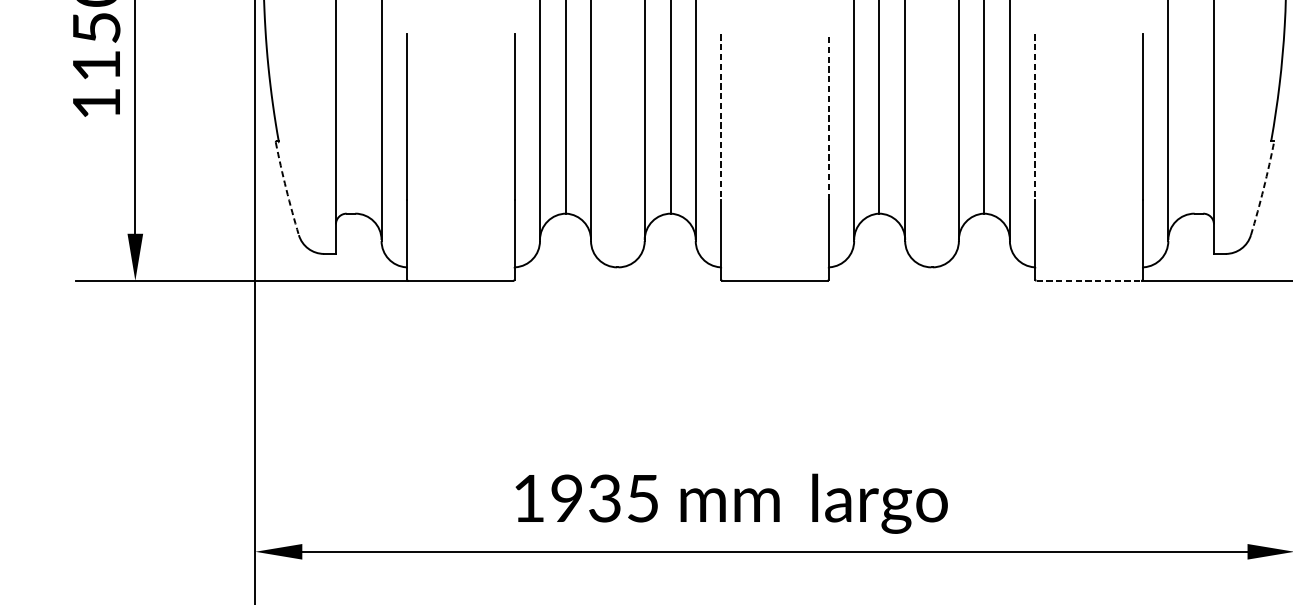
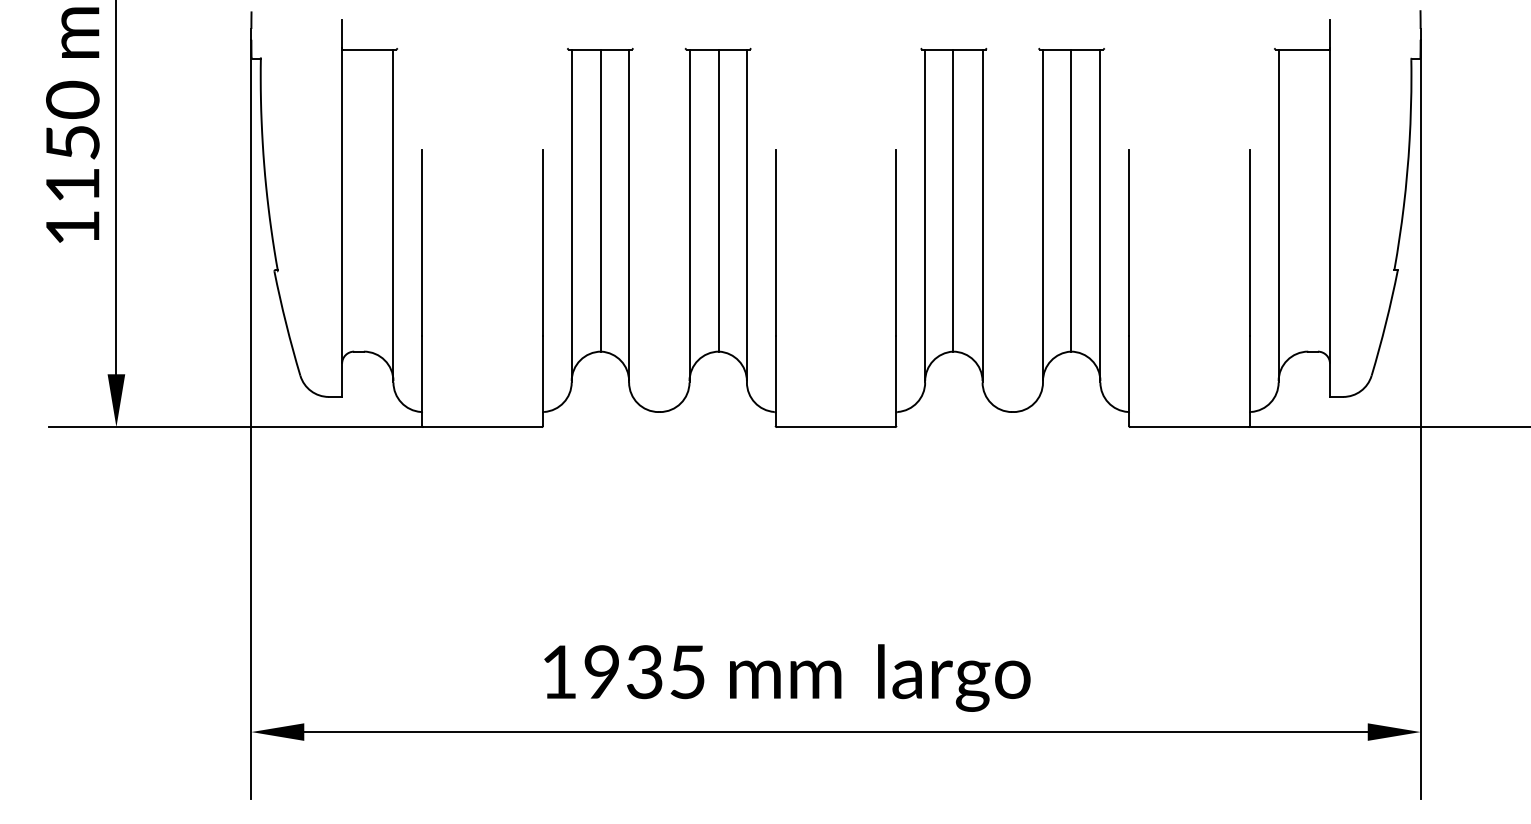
line: (828, 116) -> (896, 242), dashed -> solid
line: (721, 117) -> (775, 243), dashed -> solid
line: (1035, 117) -> (1129, 243), dashed -> solid
arc: (286, 188) -> (286, 323), dashed -> solid
arc: (1263, 188) -> (1385, 323), dashed -> solid
line: (1089, 281) -> (1190, 427), dashed -> solid

